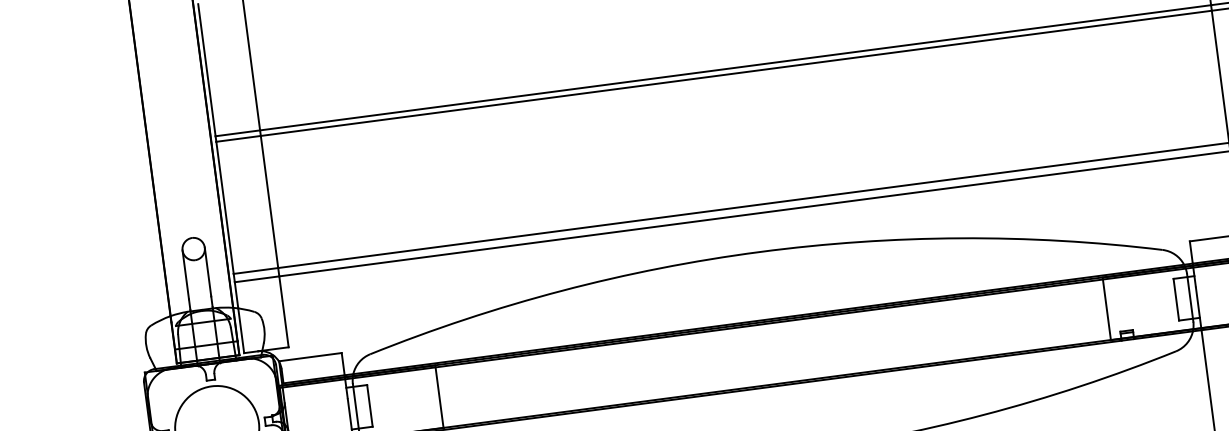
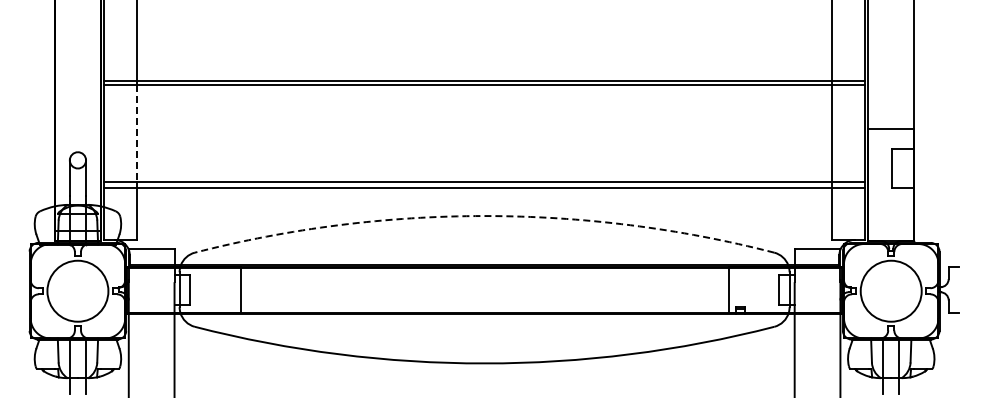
line: (269, 203) -> (136, 134), solid -> dashed
arc: (759, 252) -> (484, 216), solid -> dashed

